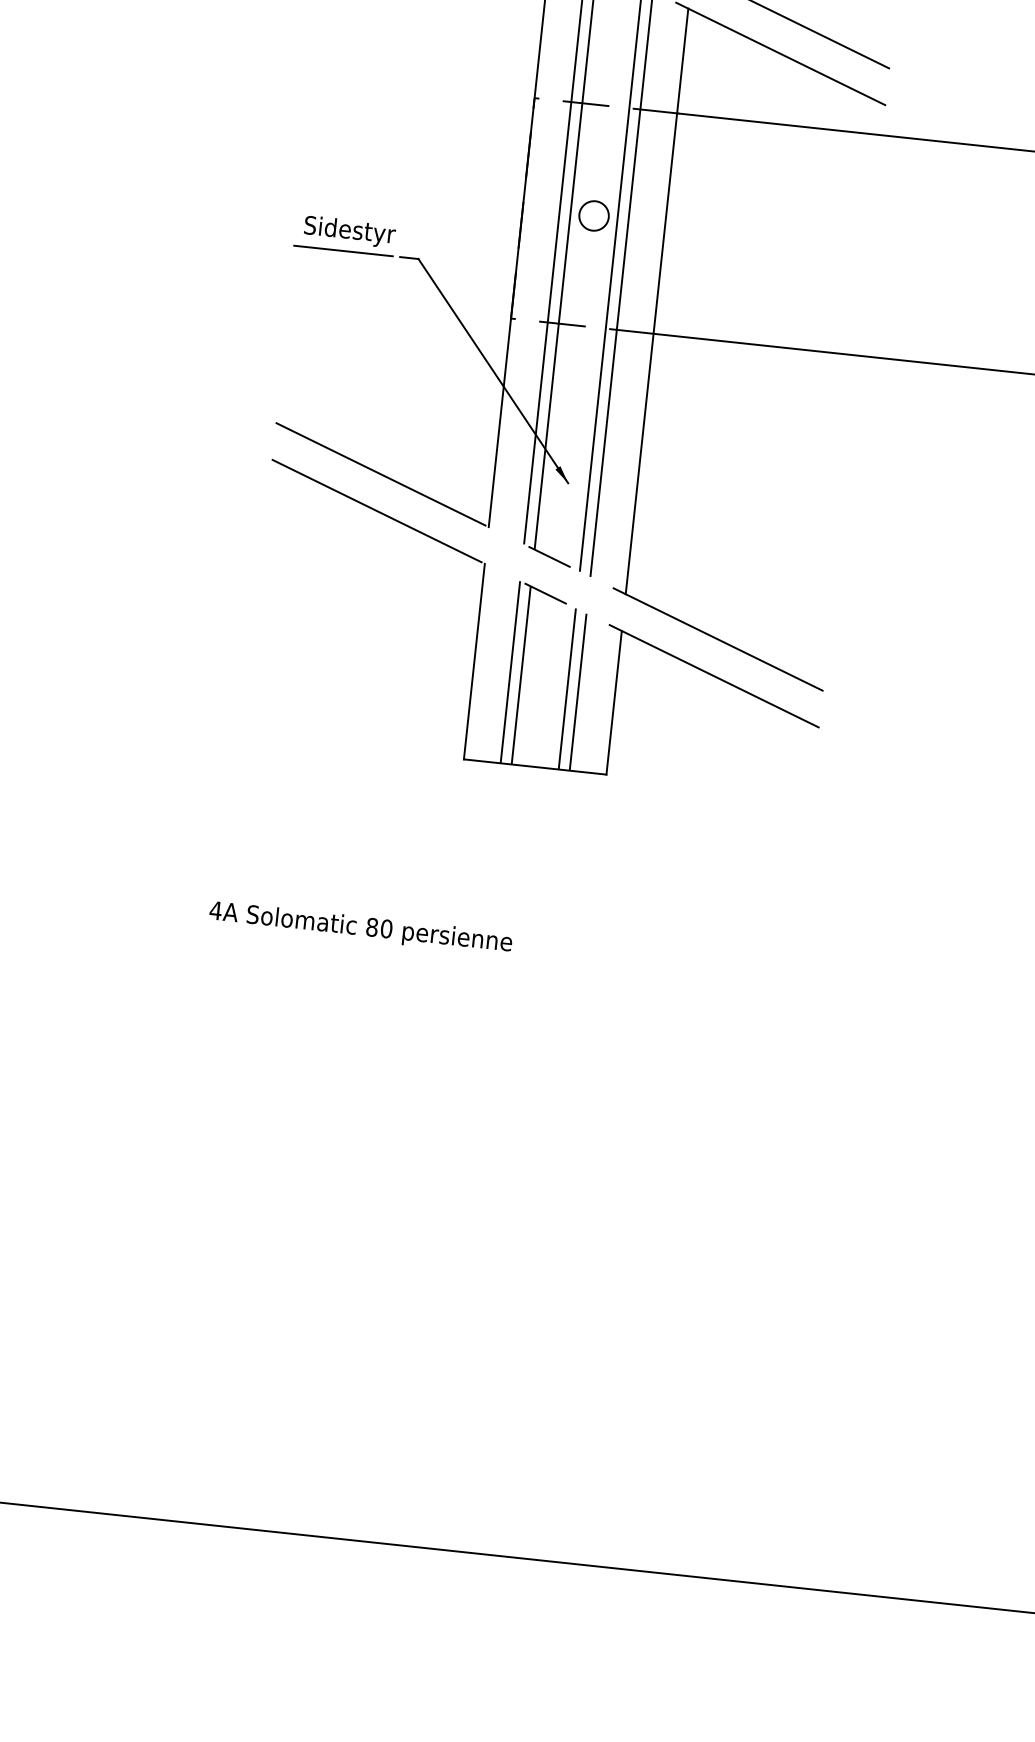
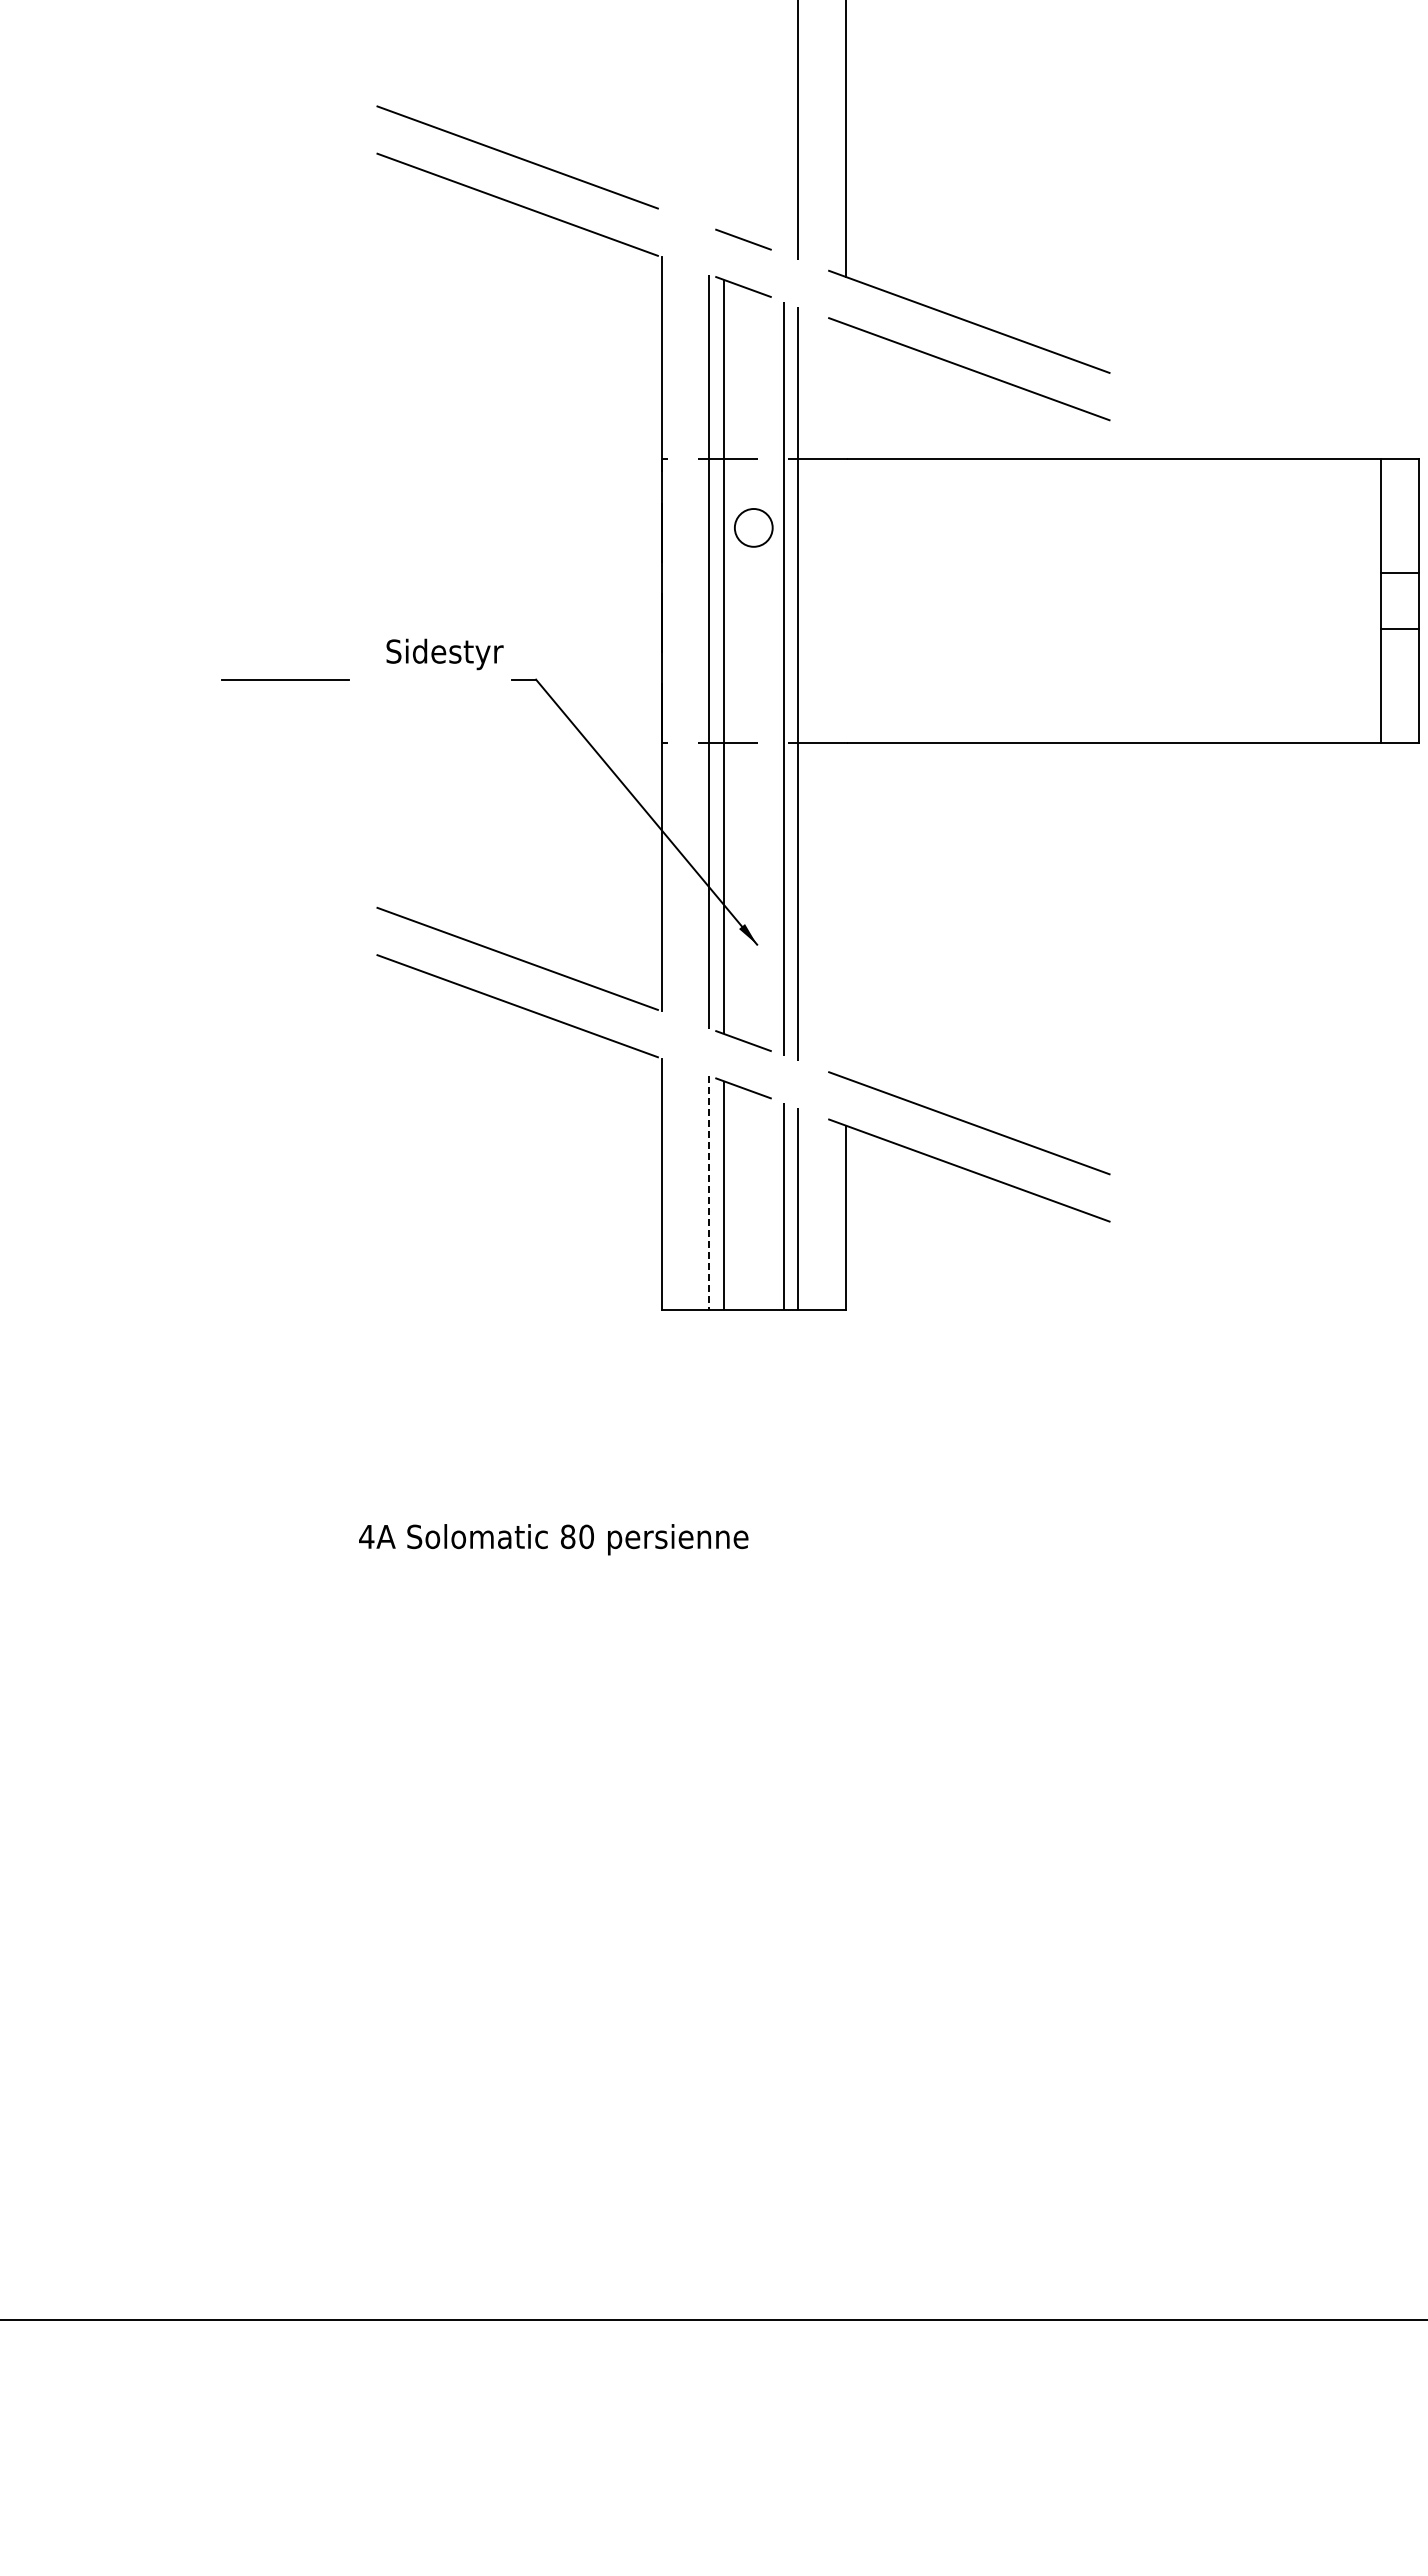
circle: (593, 215) -> (753, 527), moved
line: (343, 250) -> (285, 679), moved
line: (656, 301) -> (845, 701), removed
line: (510, 672) -> (709, 1193), solid -> dashed

